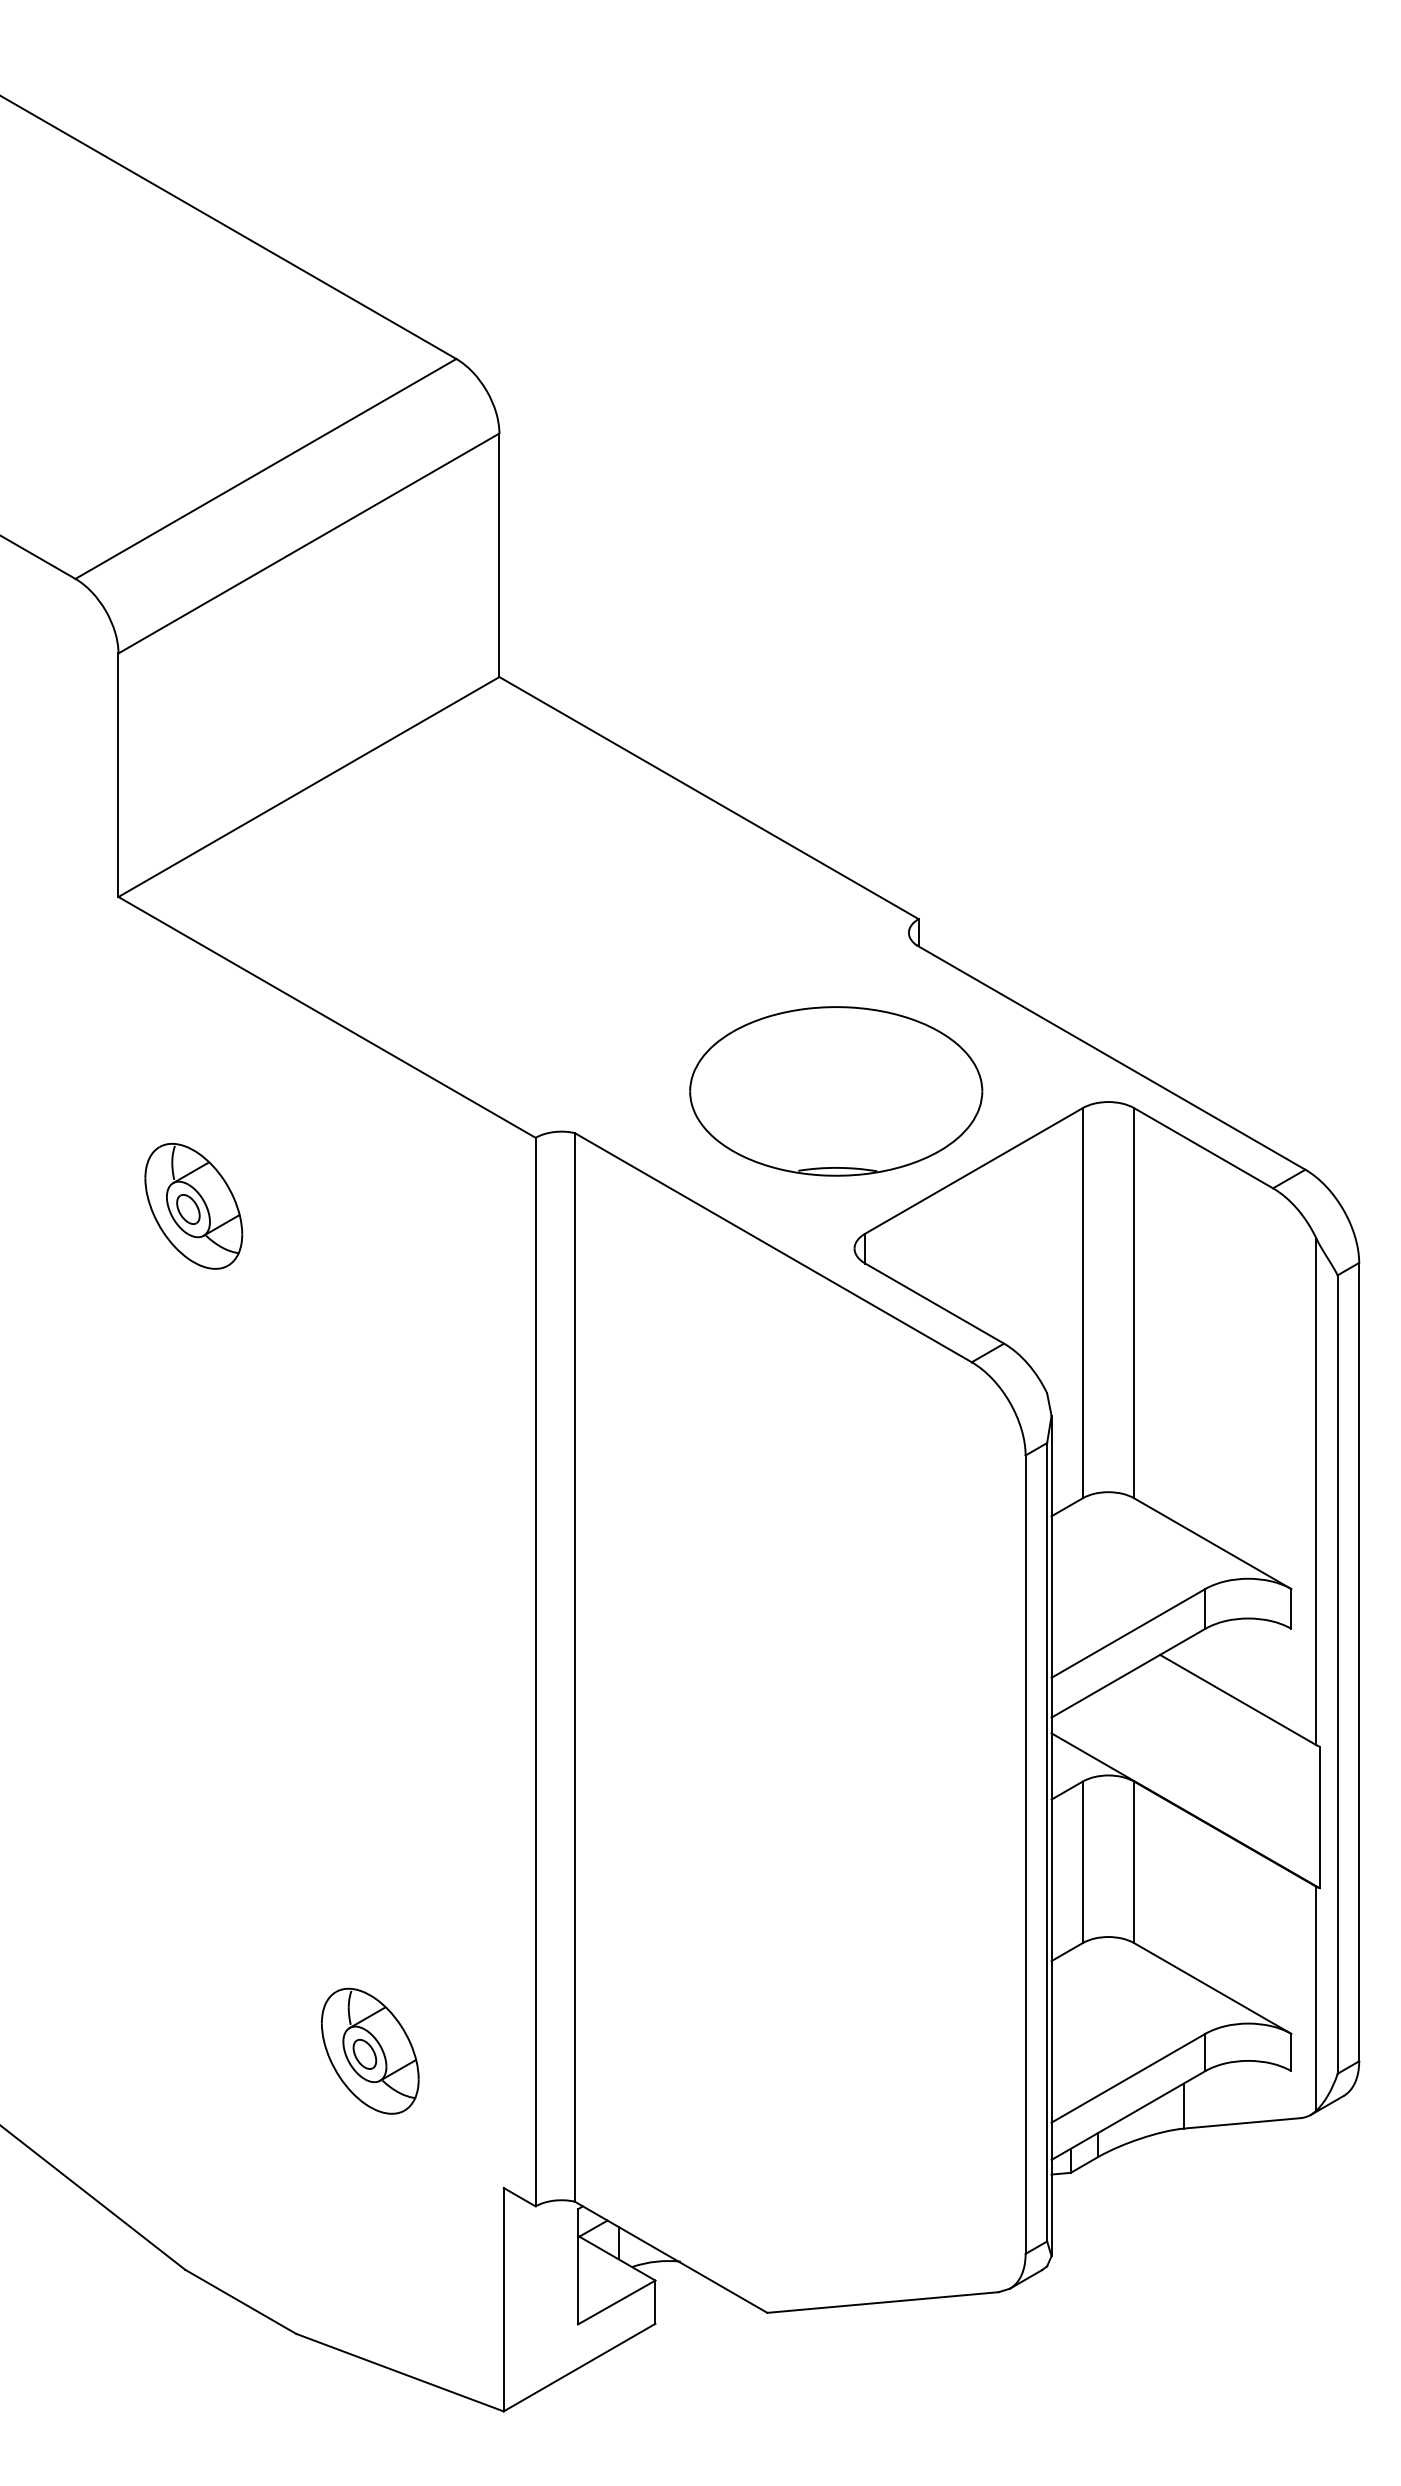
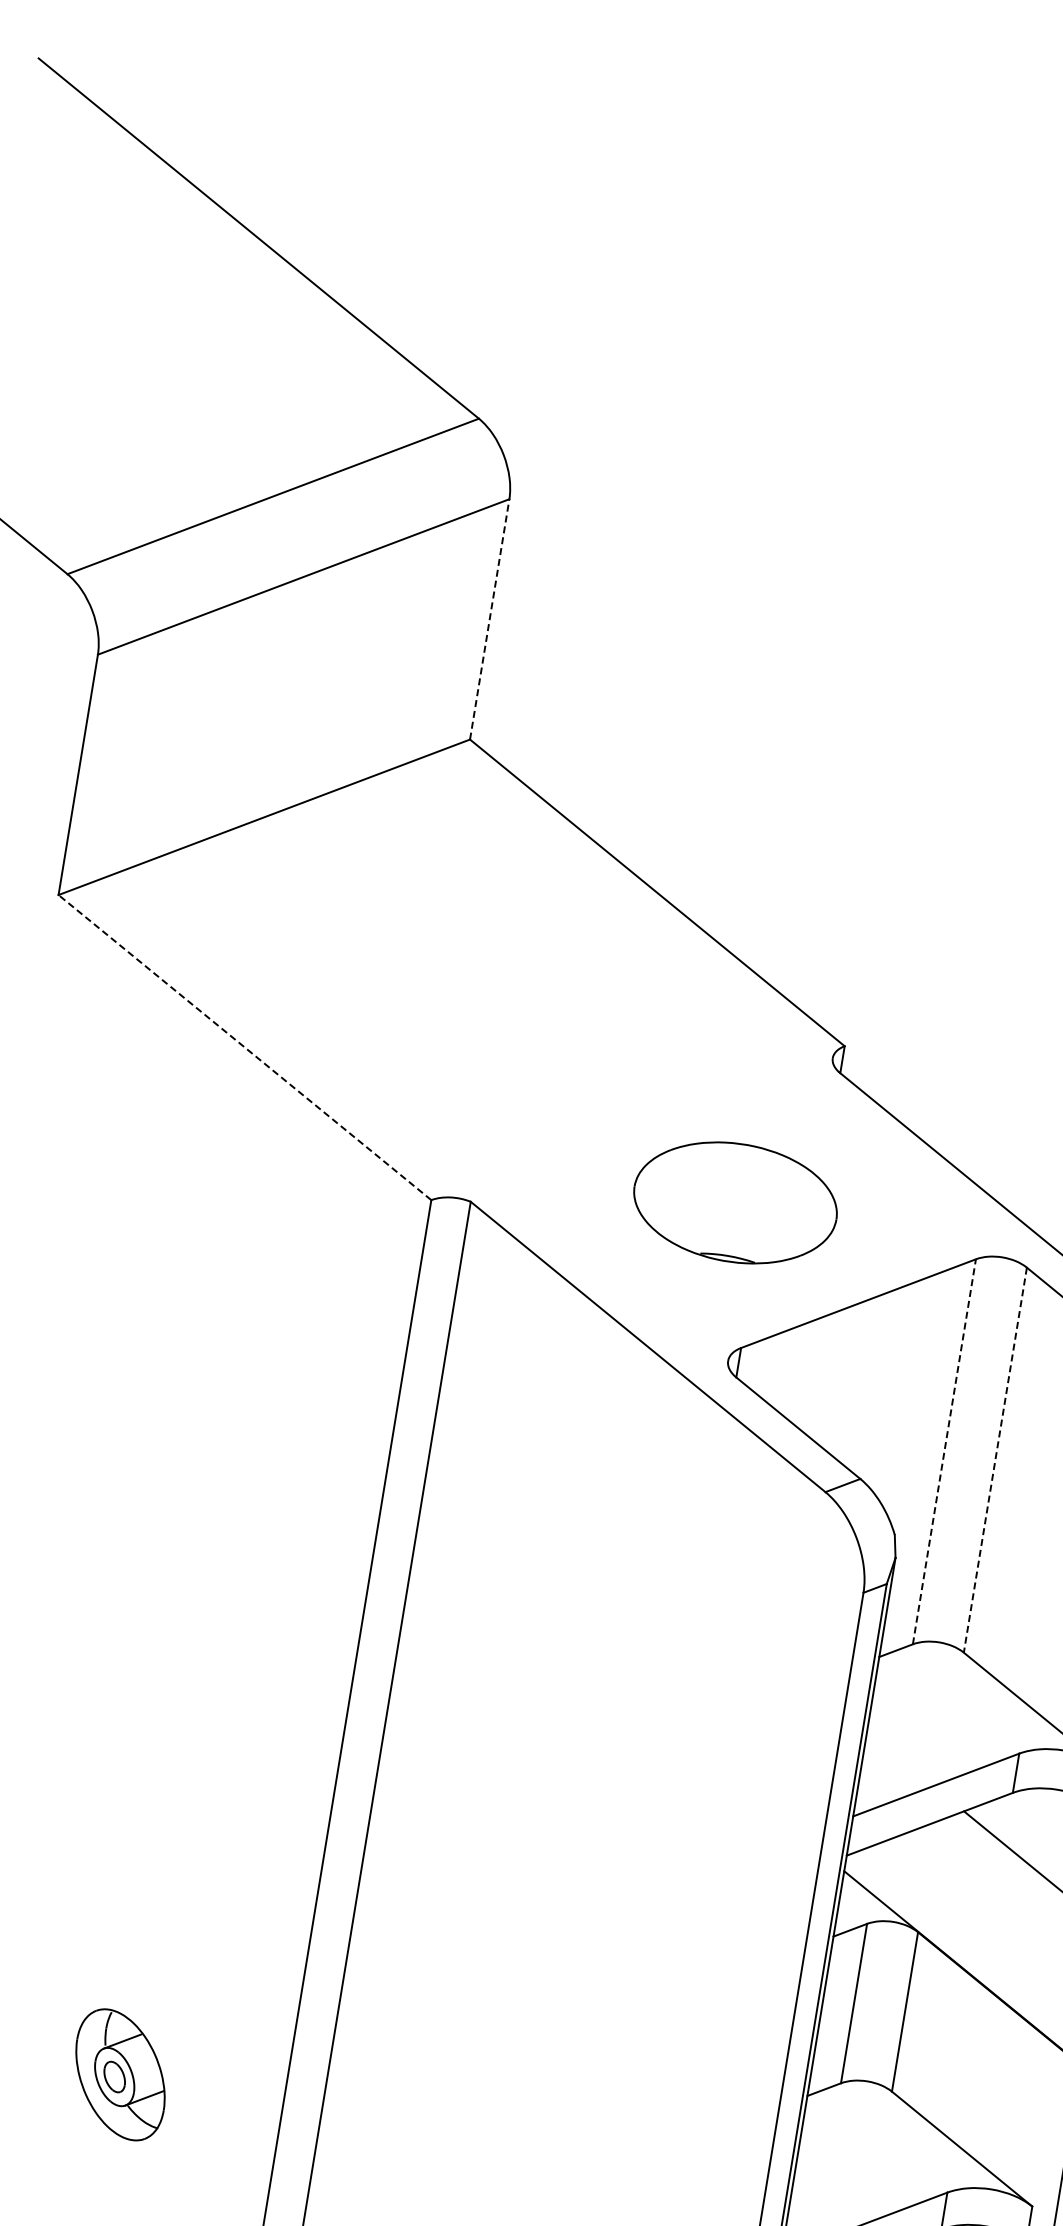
line: (499, 555) -> (489, 619), solid -> dashed
line: (327, 1017) -> (245, 1047), solid -> dashed
part: (836, 1091) -> (735, 1203), size x0.7
part: (193, 1206) -> (82, 1212), removed
line: (1082, 1302) -> (944, 1451), solid -> dashed
line: (1134, 1303) -> (995, 1460), solid -> dashed

